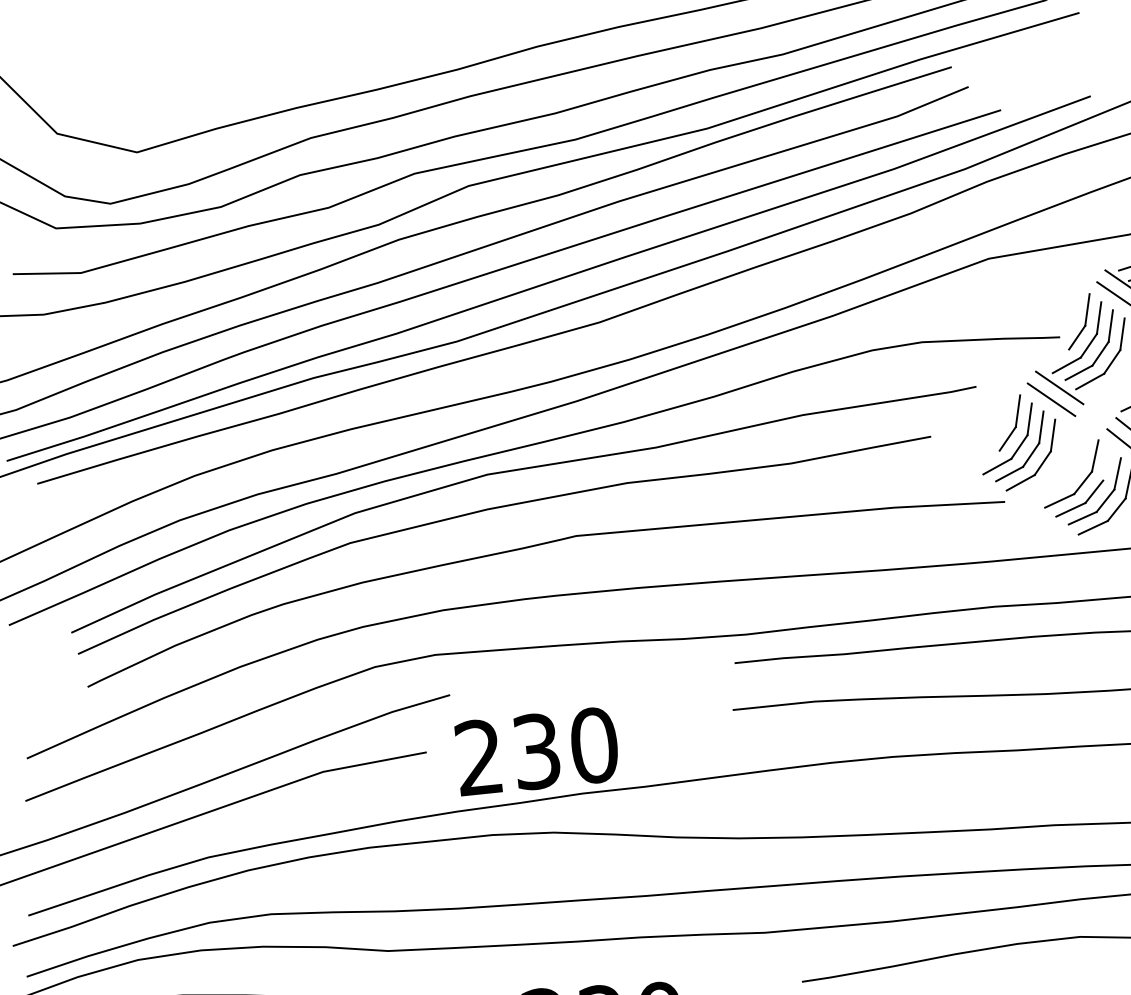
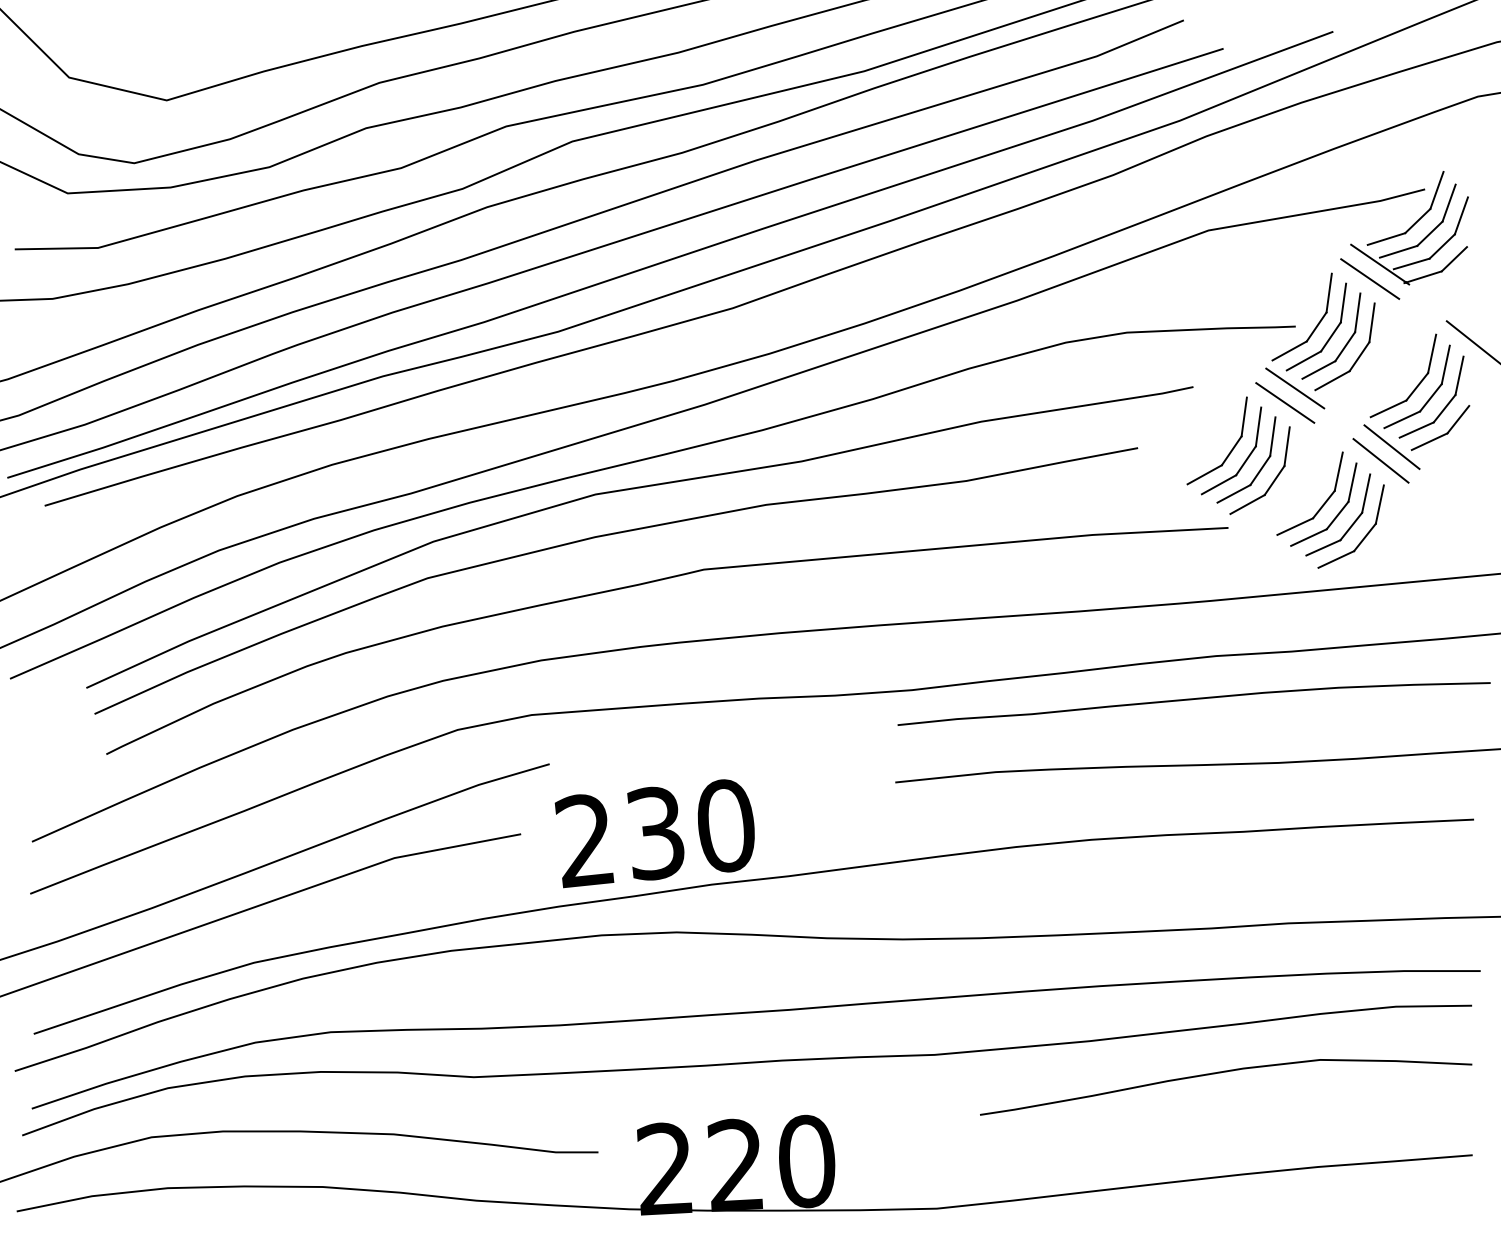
line: (1054, 356) -> (1289, 350), added
line: (985, 458) -> (1204, 474), added
line: (1106, 464) -> (1352, 482), added

